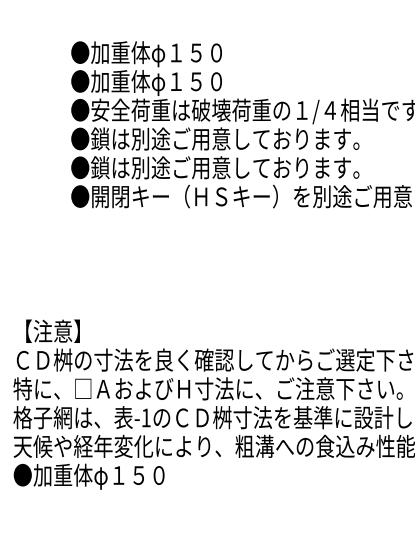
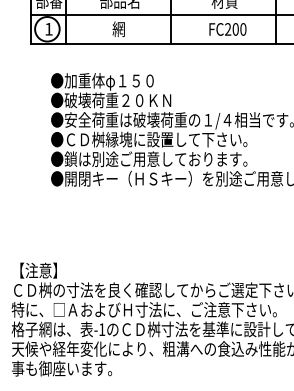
text: (168, 83) -> (117, 101), ●加重体φ１５０ -> ●破壊荷重２０ＫＮ
text: (220, 138) -> (152, 139), ●鎖は別途ご用意しております。 -> ●ＣＤ桝縁塊に設置して下さい。
text: (89, 476) -> (63, 369), ●加重体φ１５０ -> 事も御座います。

